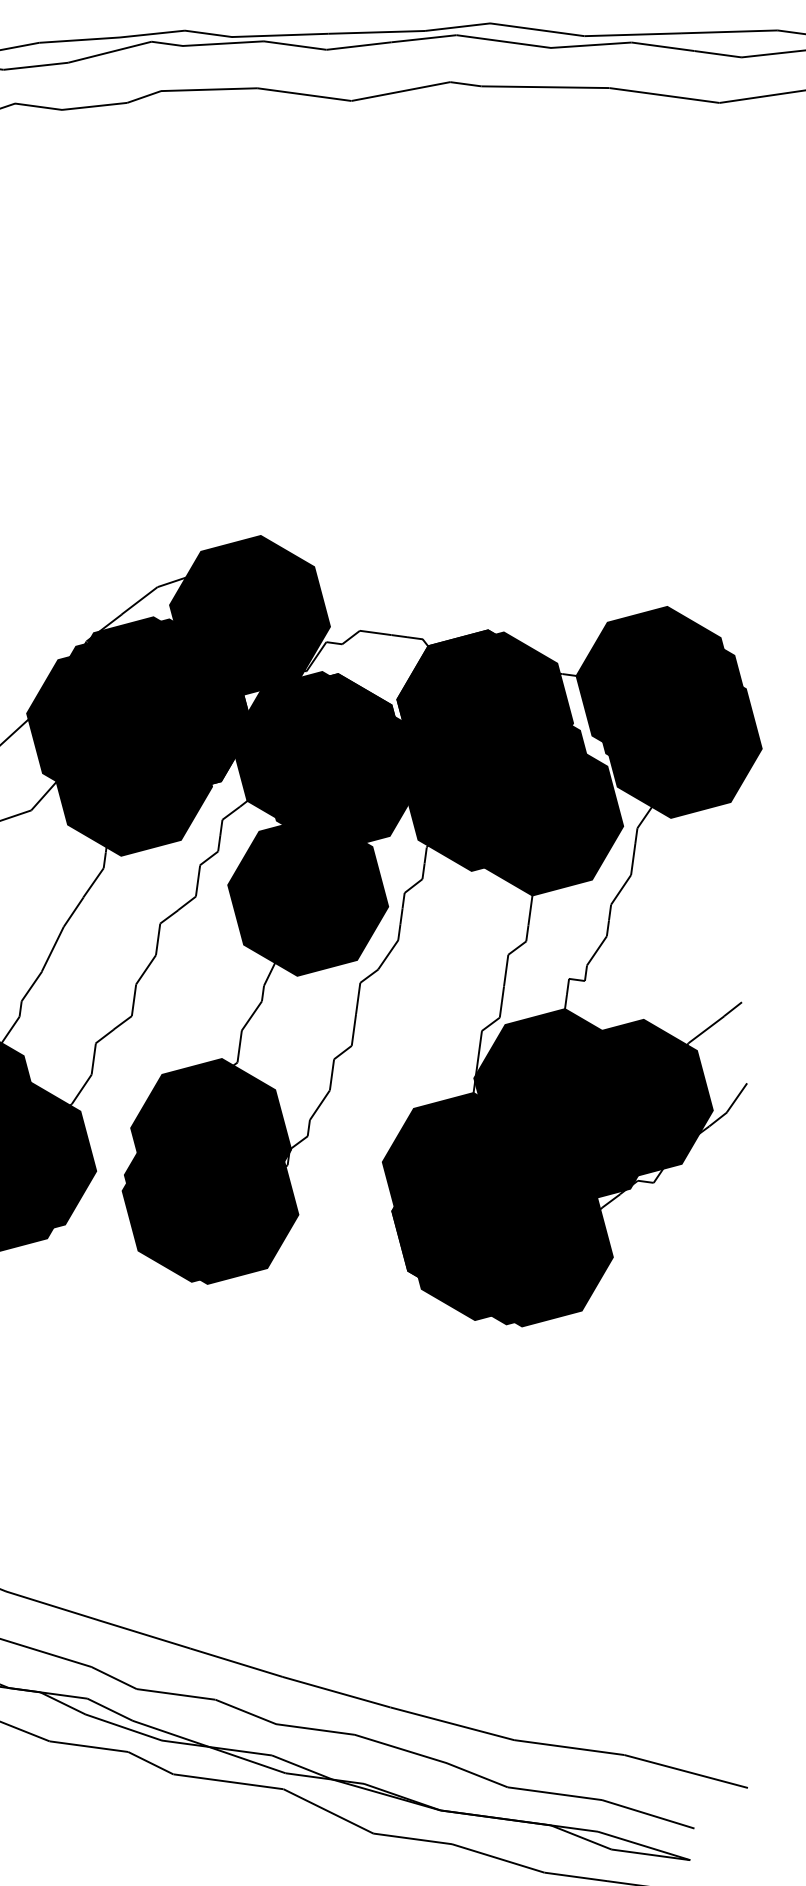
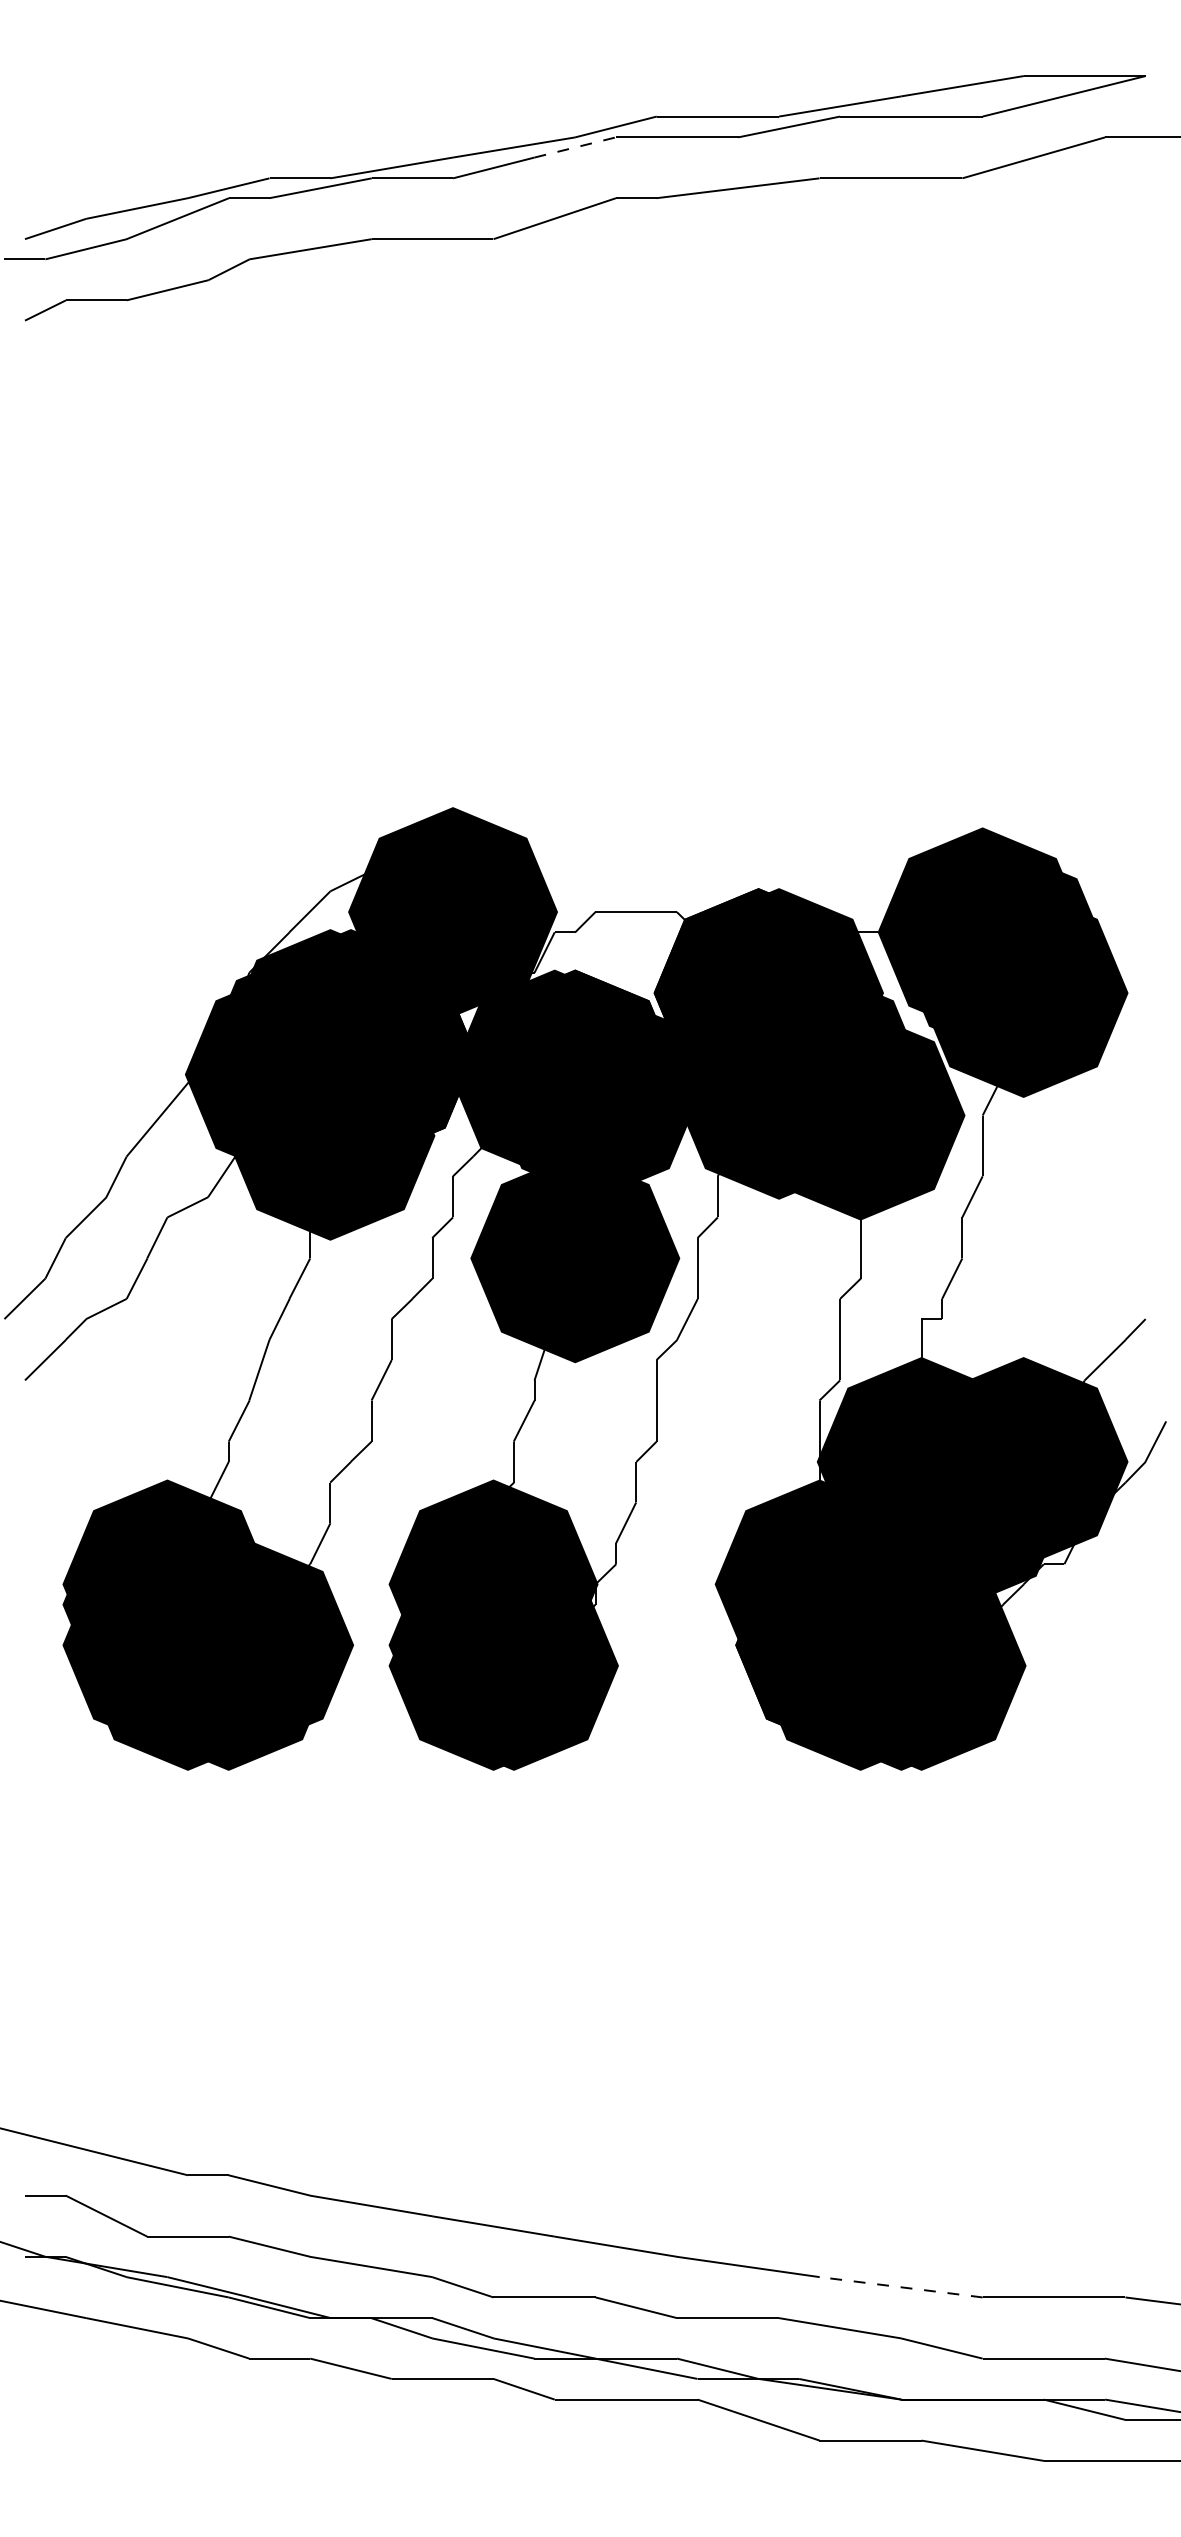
line: (424, 38) -> (575, 147), solid -> dashed
line: (451, 1723) -> (900, 2287), solid -> dashed

